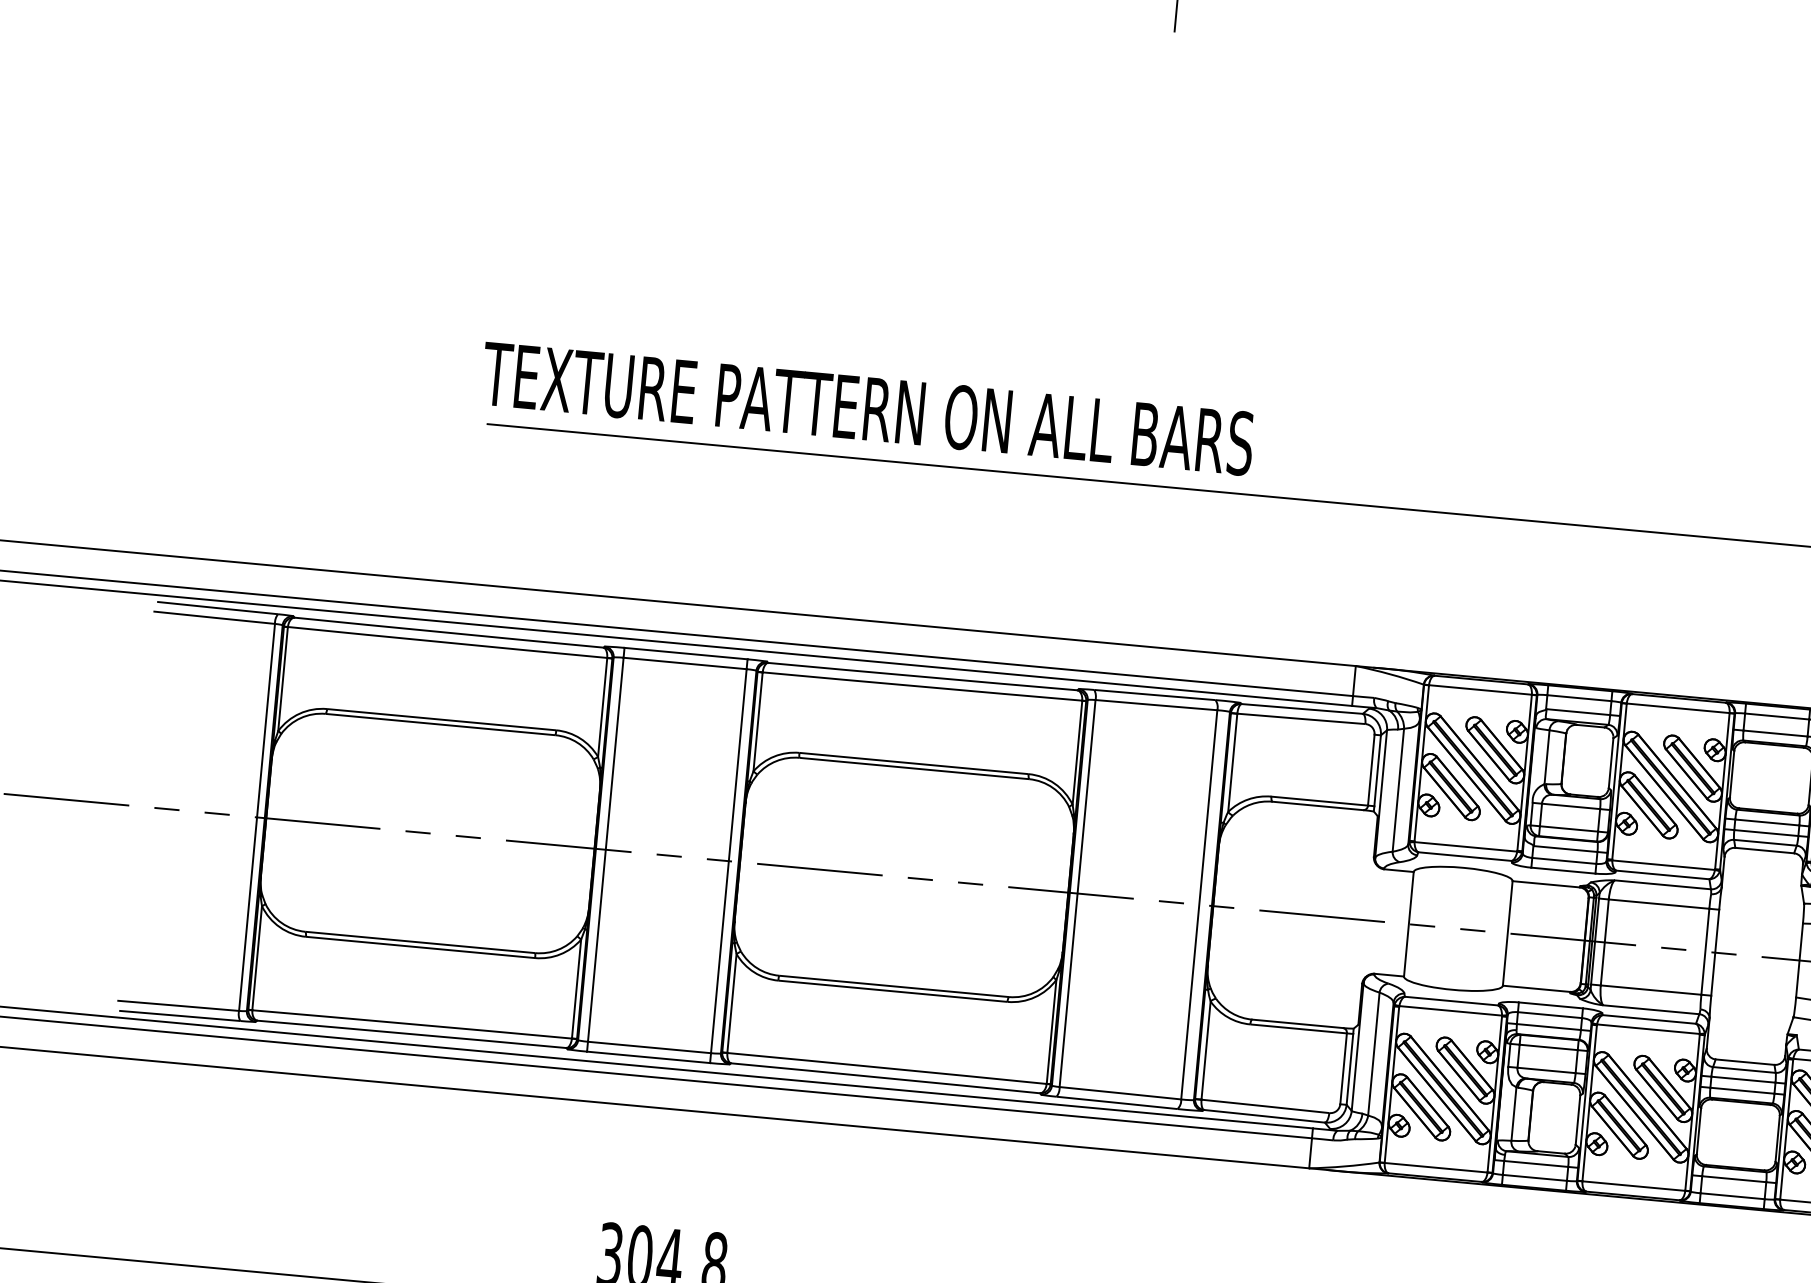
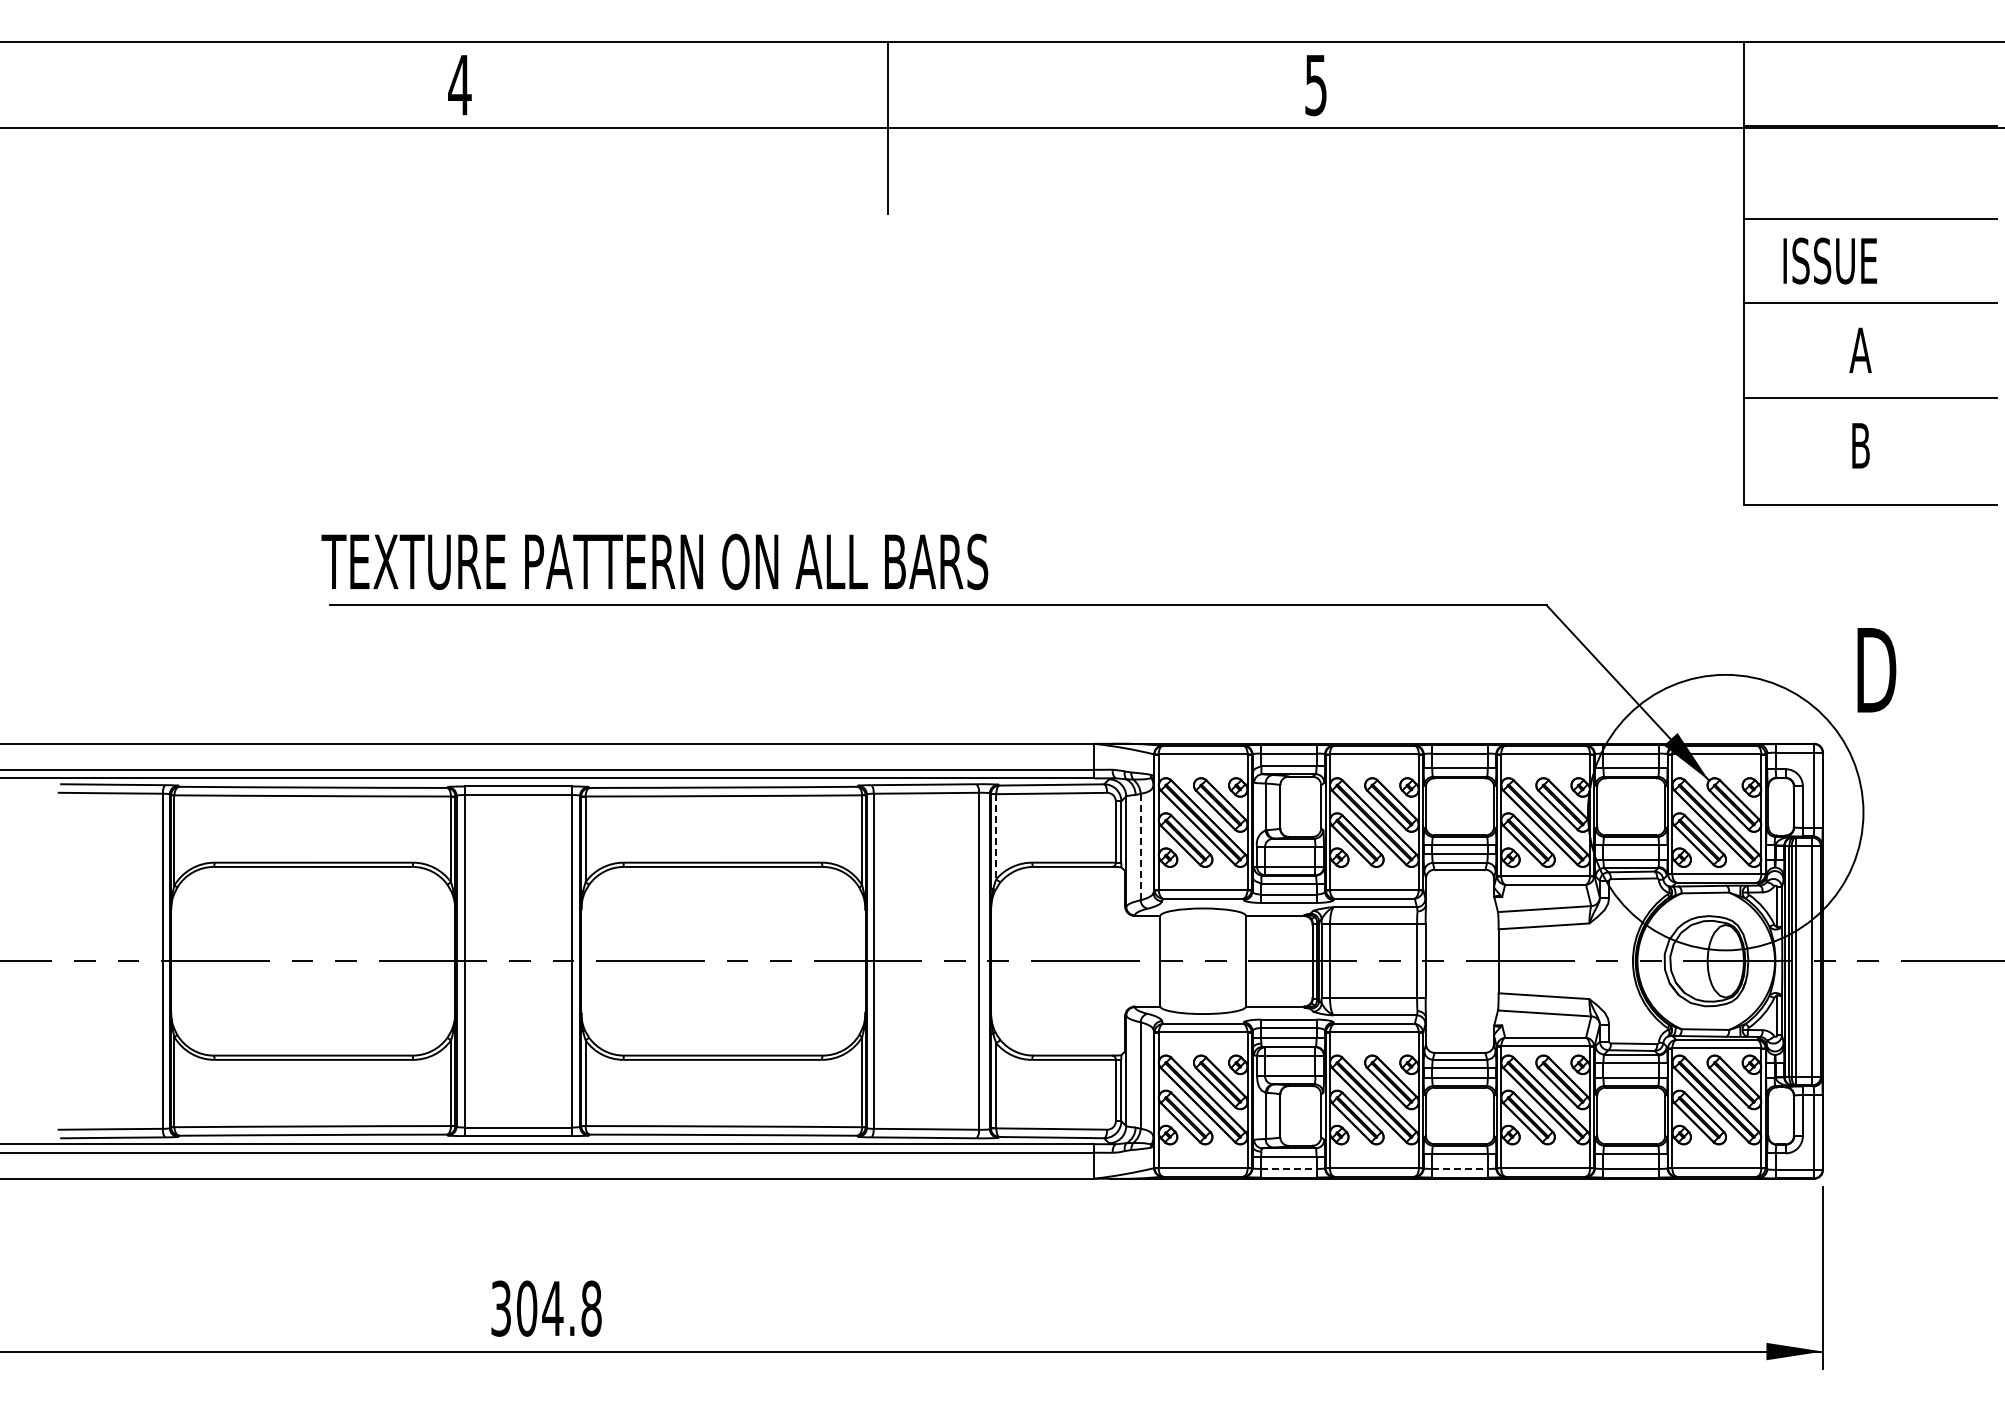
line: (1232, 763) -> (996, 837), solid -> dashed
line: (1398, 789) -> (1140, 846), solid -> dashed
line: (1534, 1177) -> (1288, 1168), solid -> dashed
line: (1733, 1195) -> (1460, 1168), solid -> dashed

